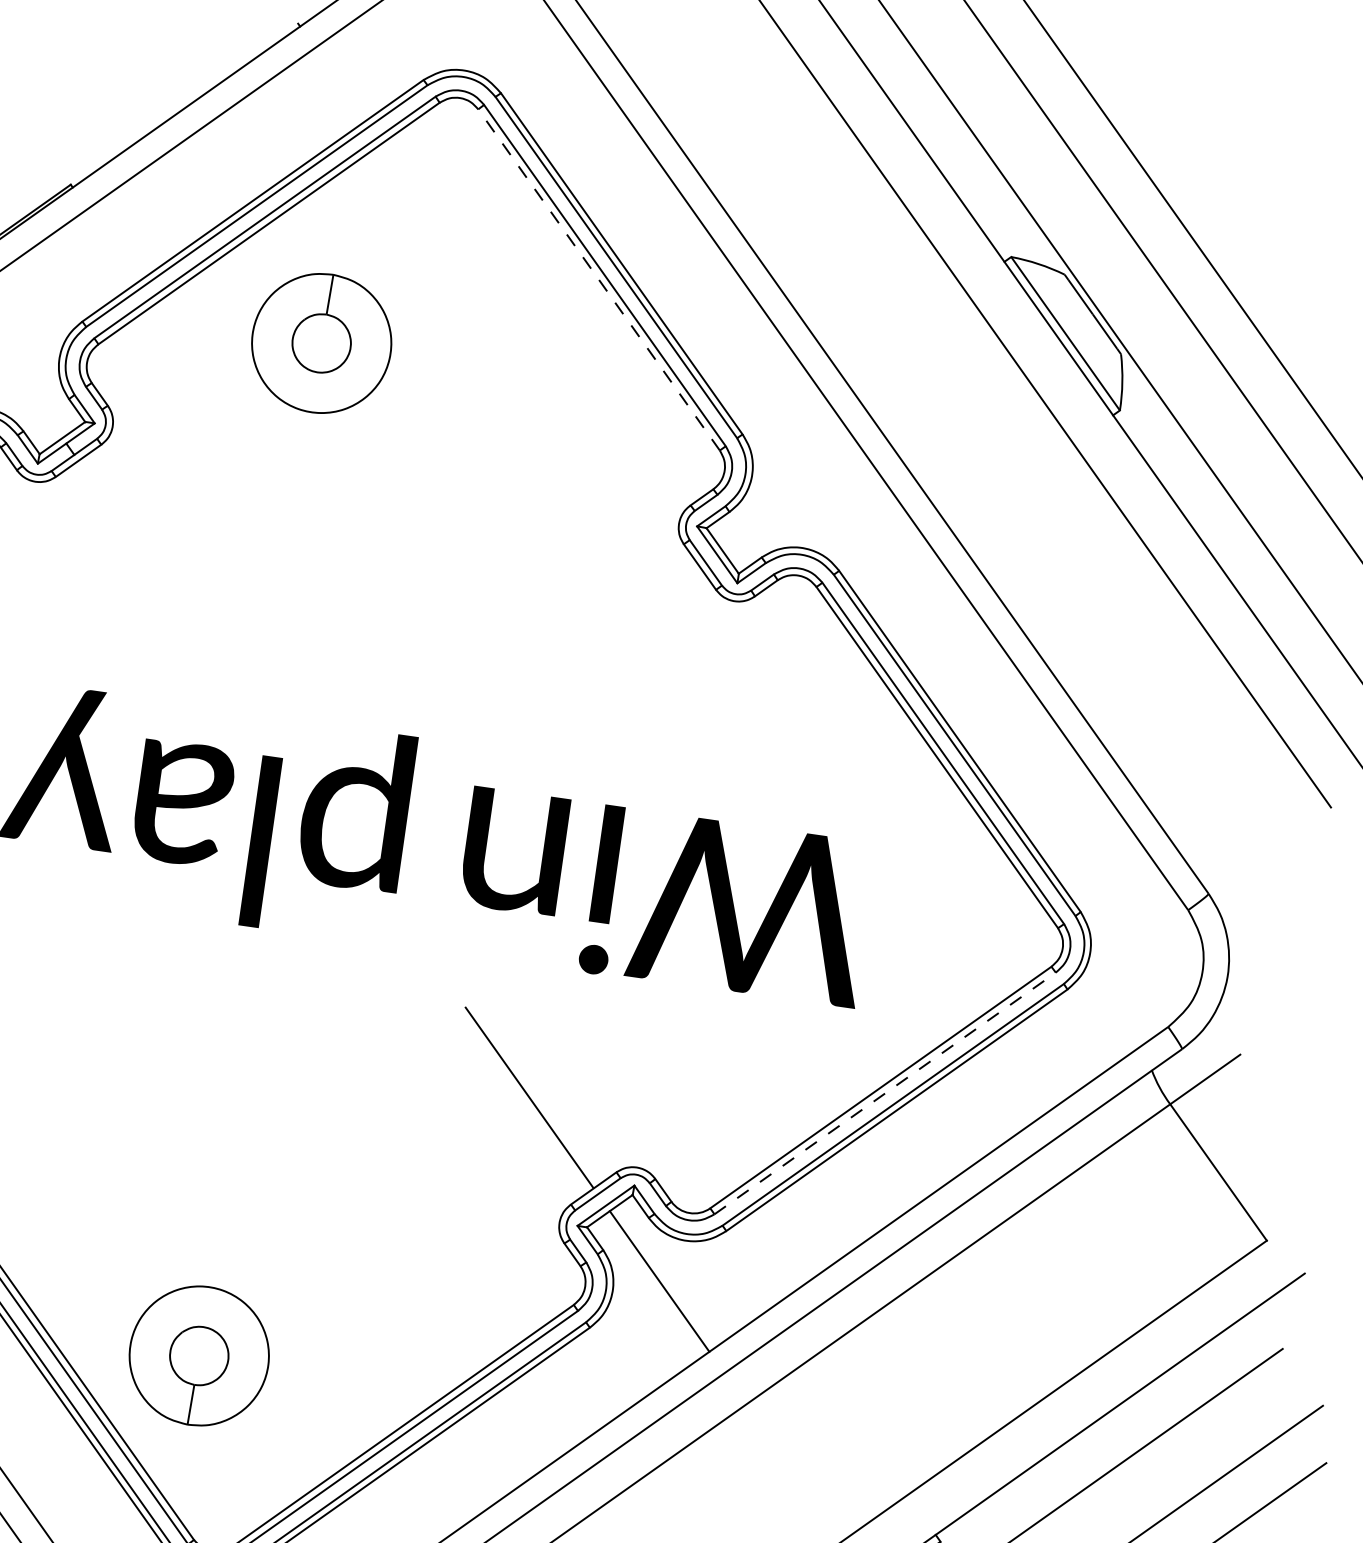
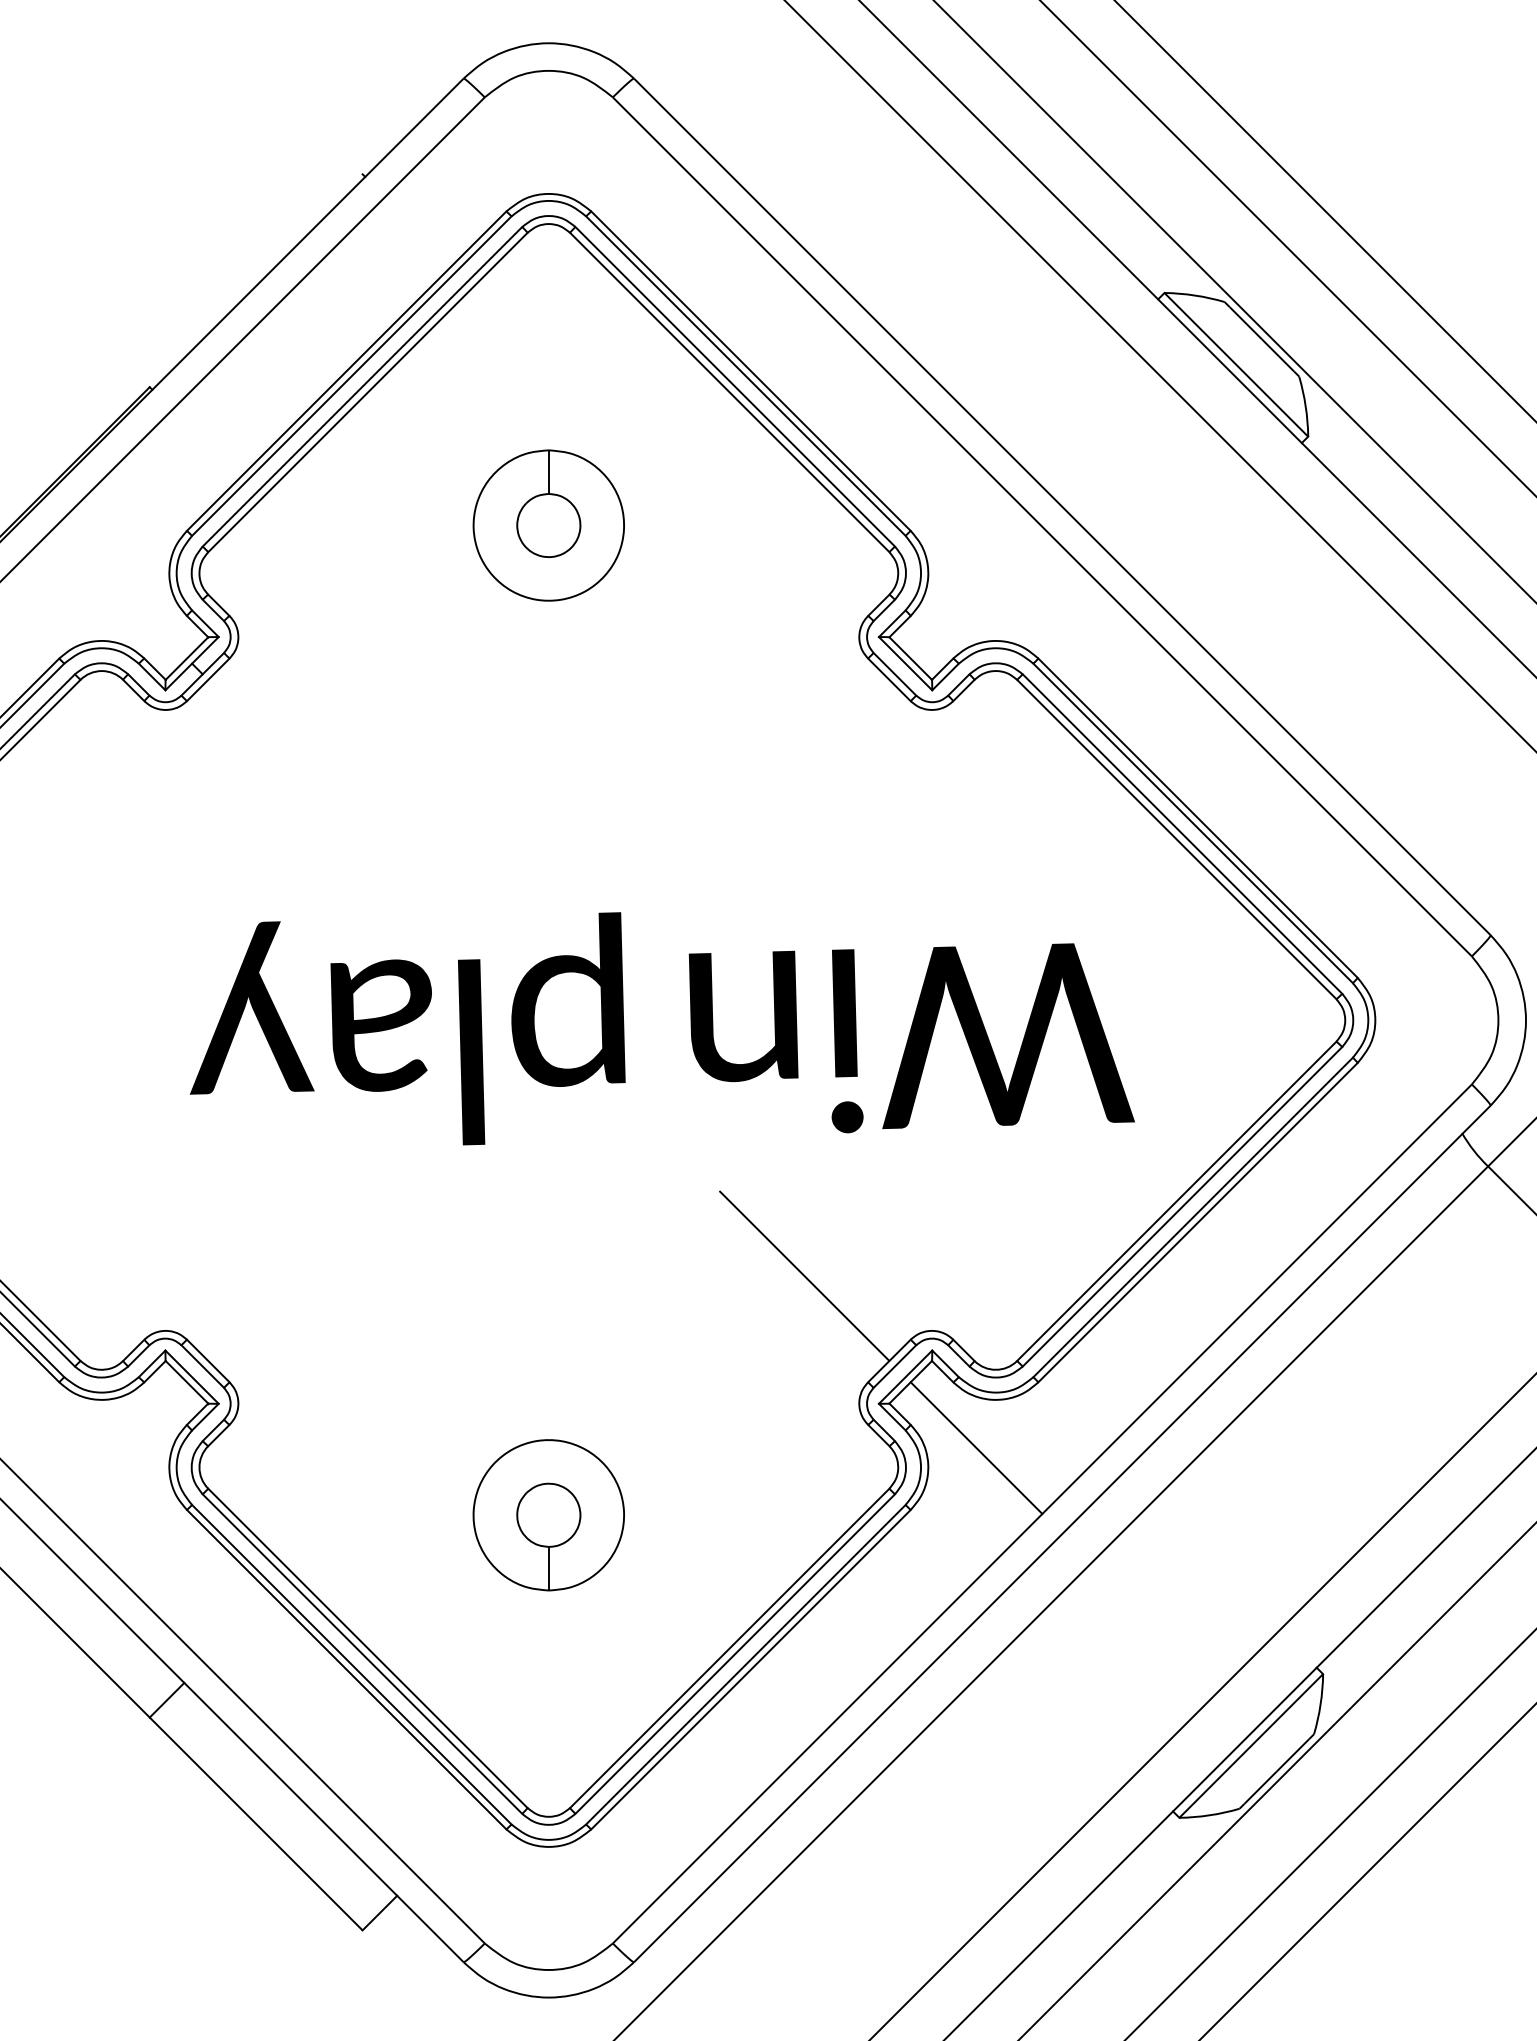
line: (598, 279) -> (729, 392), dashed -> solid
part: (321, 343) -> (548, 525), moved
line: (885, 1093) -> (1182, 1206), dashed -> solid
part: (198, 1356) -> (548, 1515), moved

